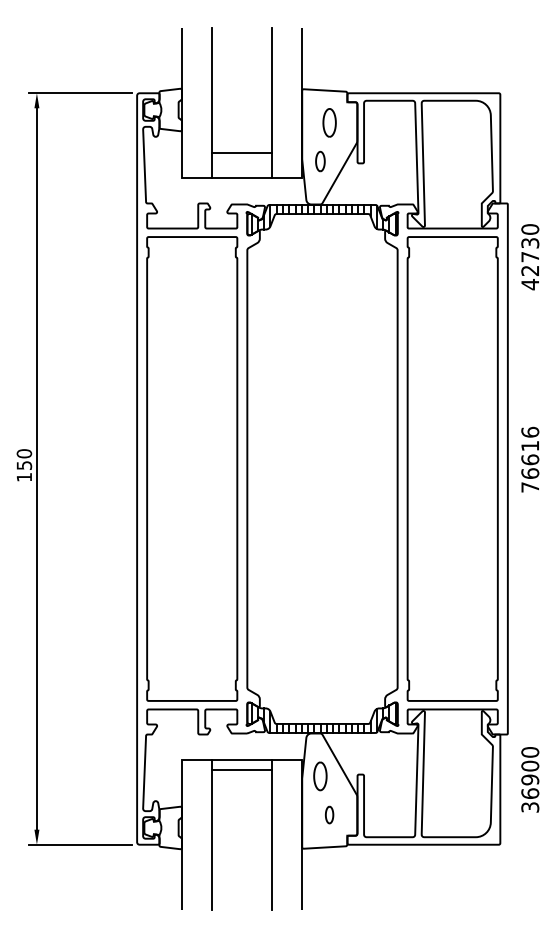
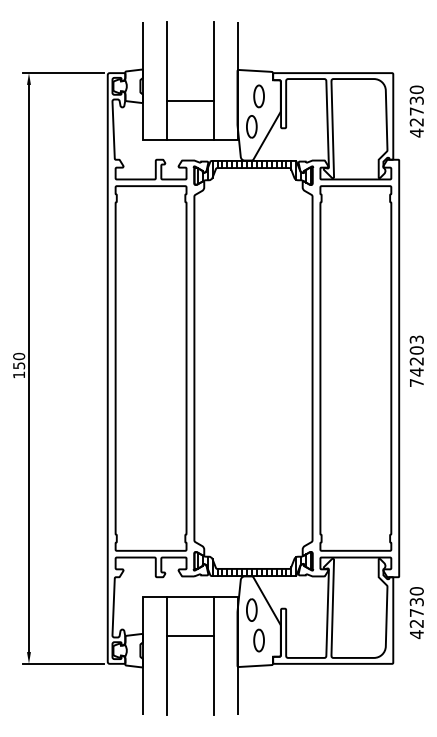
line: (242, 153) -> (190, 100), moved
part: (320, 161) -> (251, 126), size x1.43
text: (530, 257) -> (416, 111), moved
text: (530, 452) -> (416, 355), 76616 -> 74203
line: (242, 769) -> (190, 636), moved
text: (530, 786) -> (416, 618), 36900 -> 42730
part: (329, 814) -> (258, 640), size x1.67

